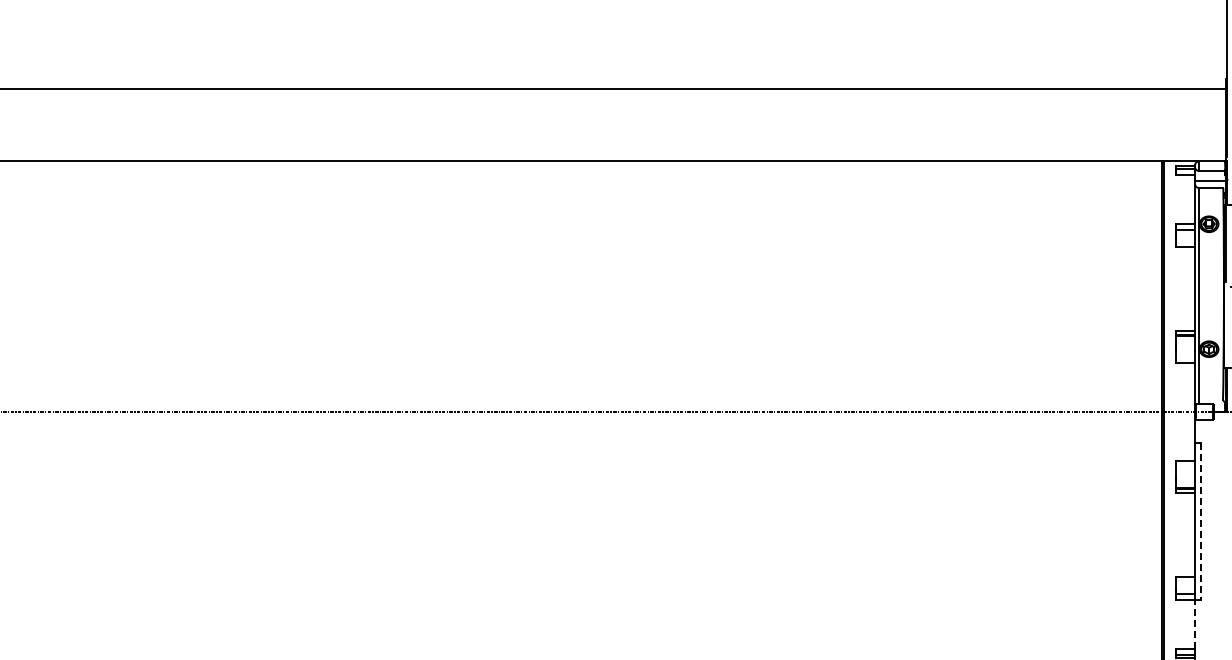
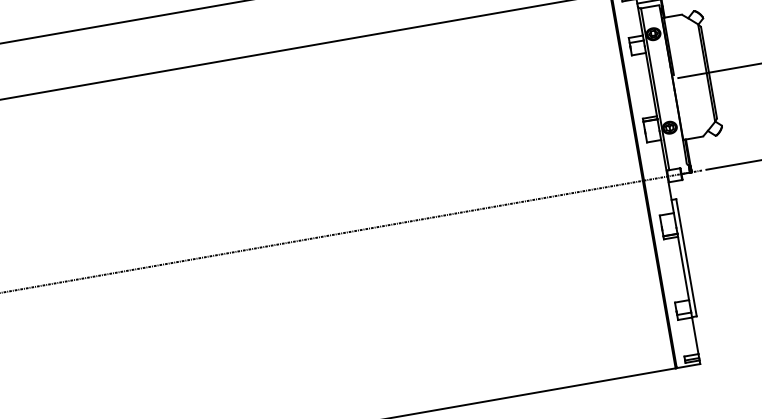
line: (1201, 522) -> (686, 258), dashed -> solid
line: (1195, 624) -> (695, 335), dashed -> solid

